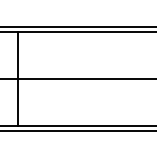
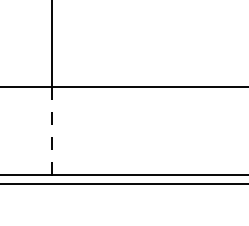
line: (17, 101) -> (50, 129), solid -> dashed

